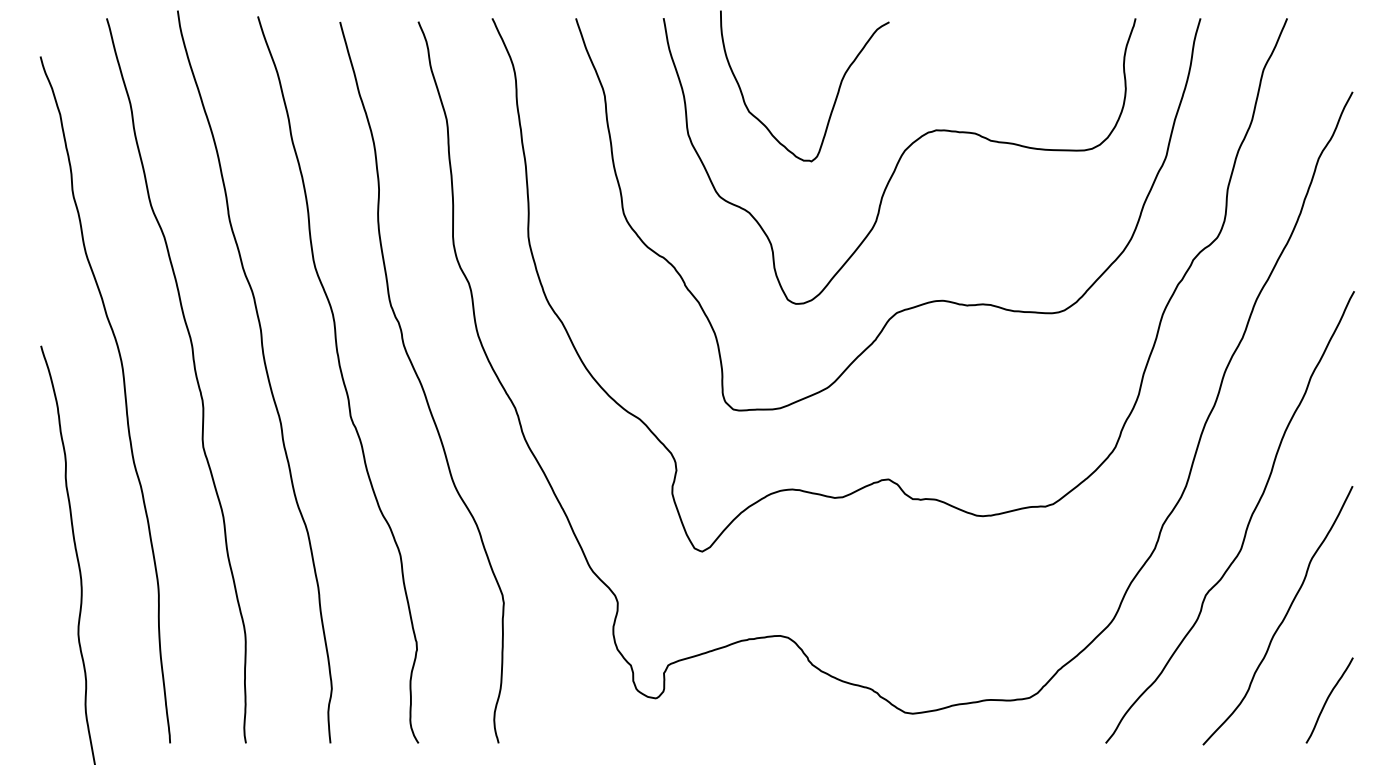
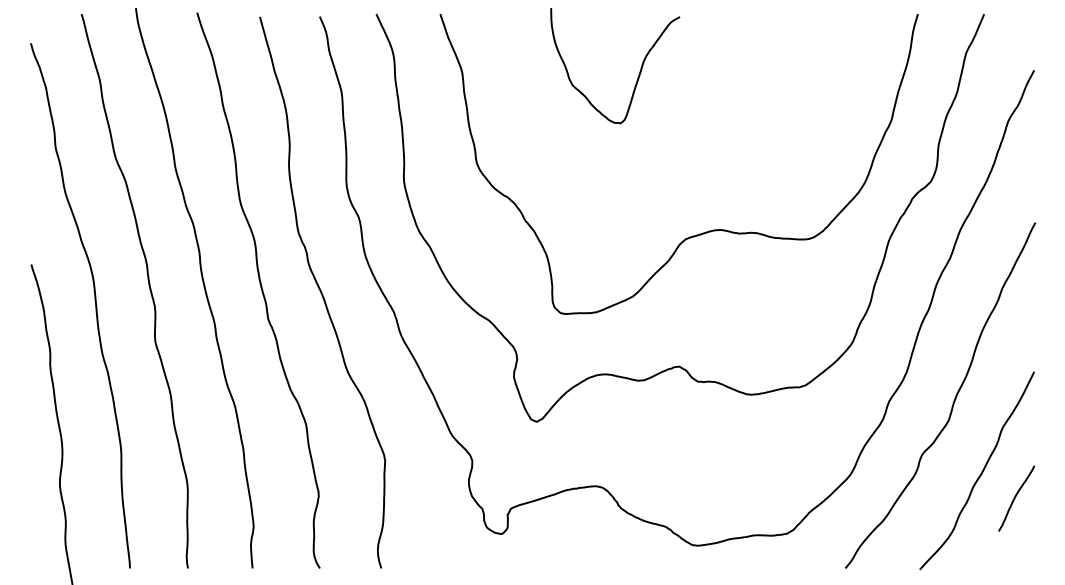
curve: (899, 161) -> (687, 123), removed
curve: (1328, 700) -> (1015, 498), moved

